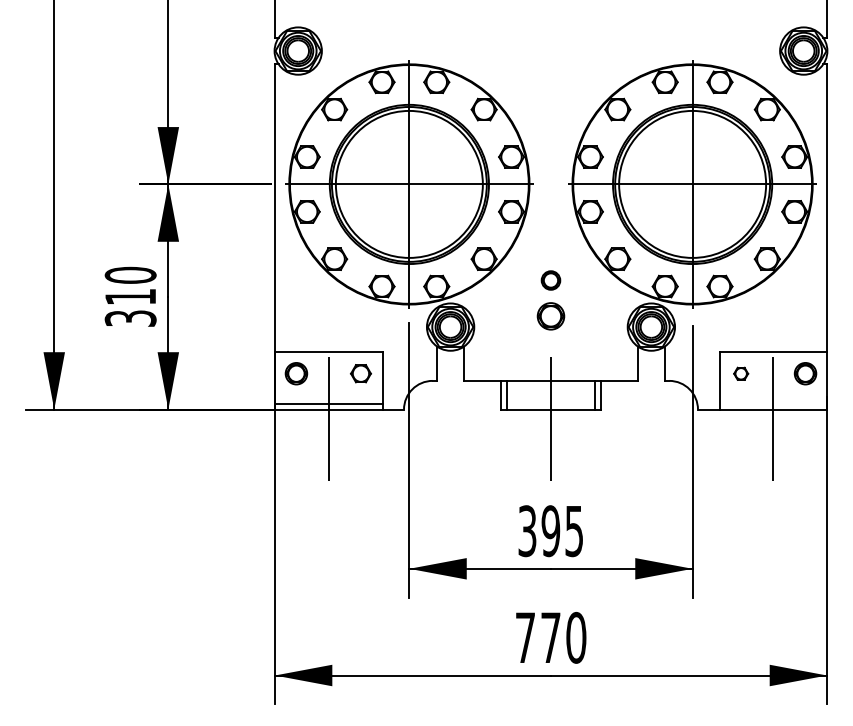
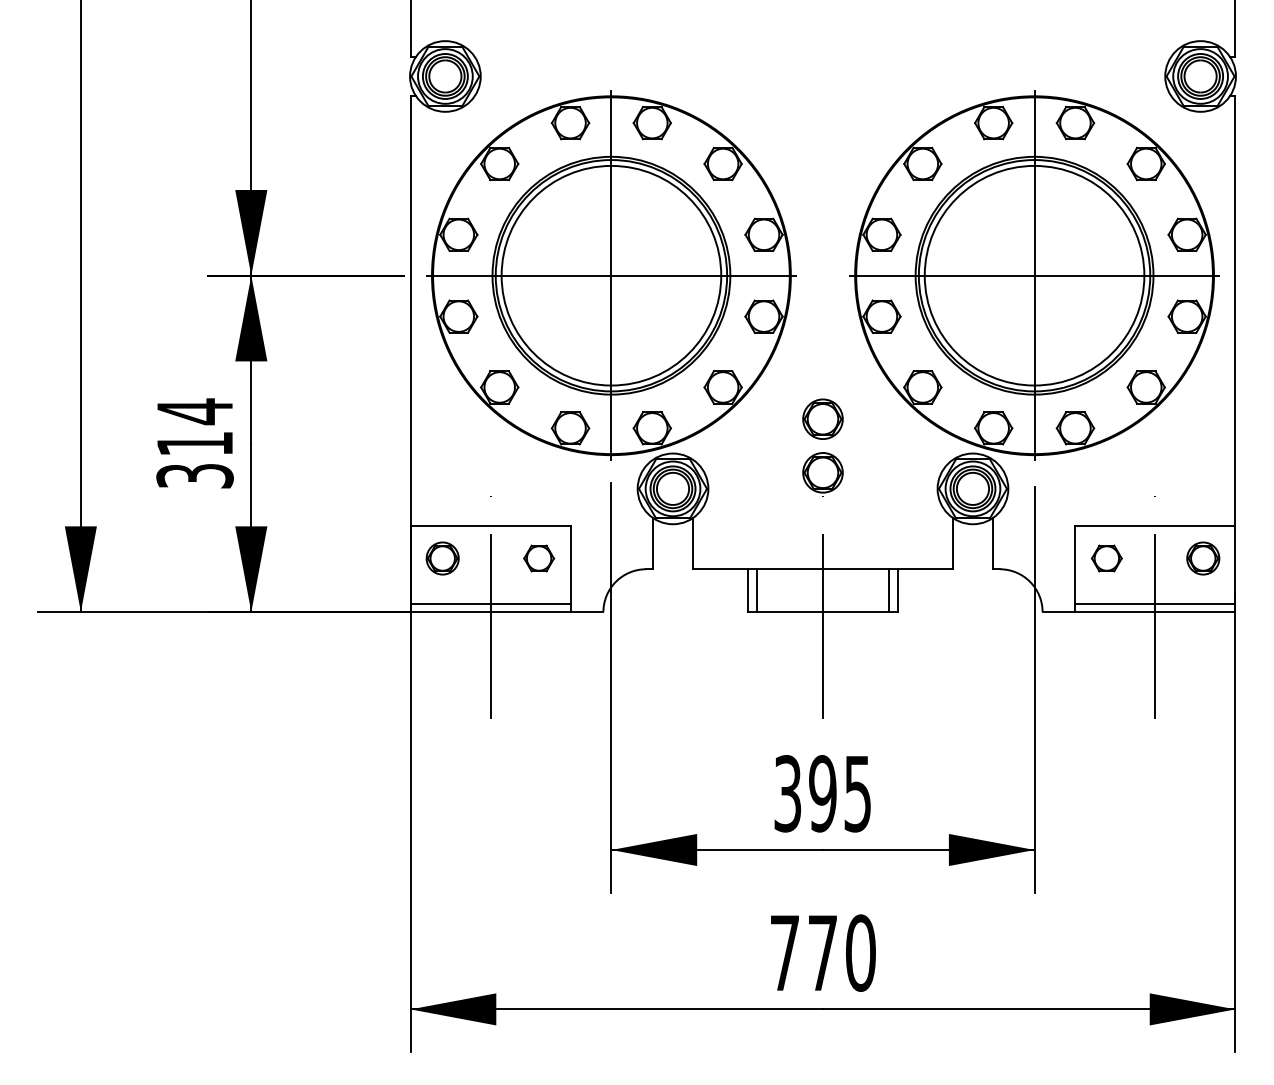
text: (130, 275) -> (194, 411), 310 -> 314
part: (550, 280) -> (822, 419), size x1.43
part: (741, 373) -> (1107, 558), size x1.43
line: (773, 403) -> (1155, 603), added

